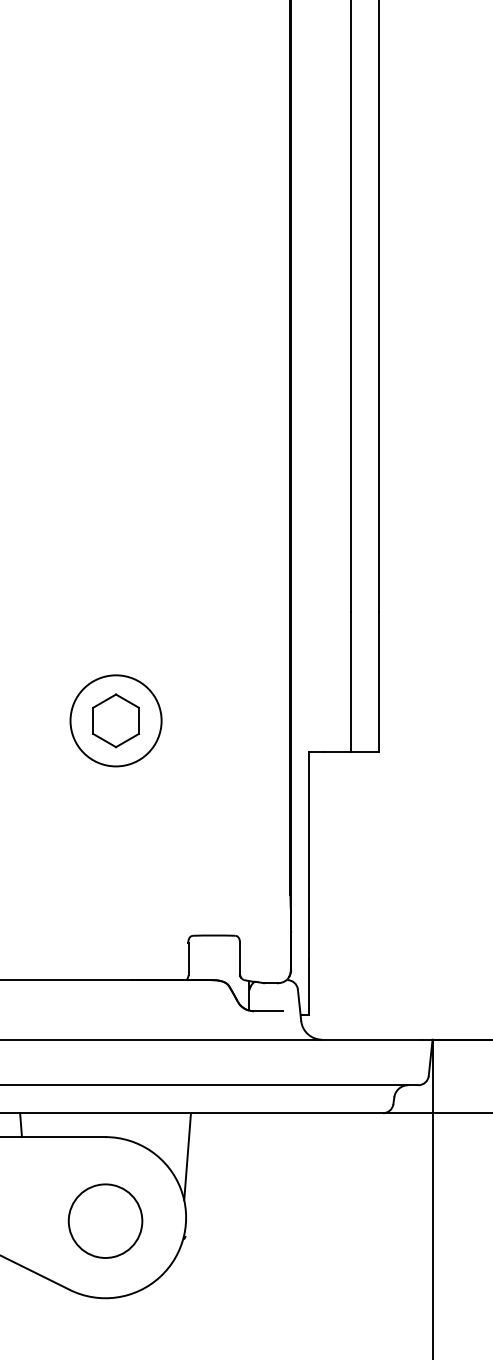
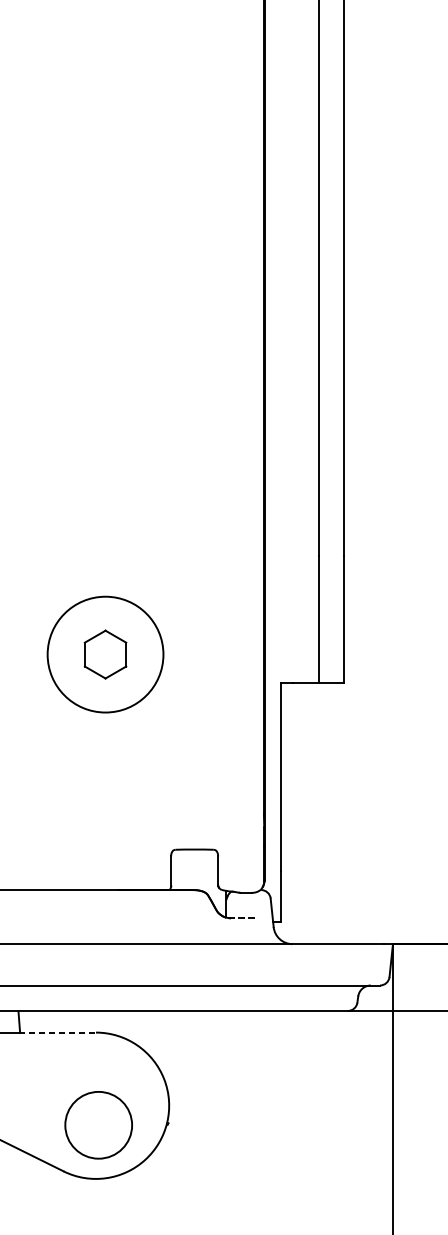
circle: (115, 720) -> (105, 654), size x1.4
line: (267, 1010) -> (243, 917), solid -> dashed
line: (63, 1137) -> (57, 1032), solid -> dashed
line: (187, 1156) -> (170, 1050), removed
circle: (105, 1220) -> (98, 1124), moved

